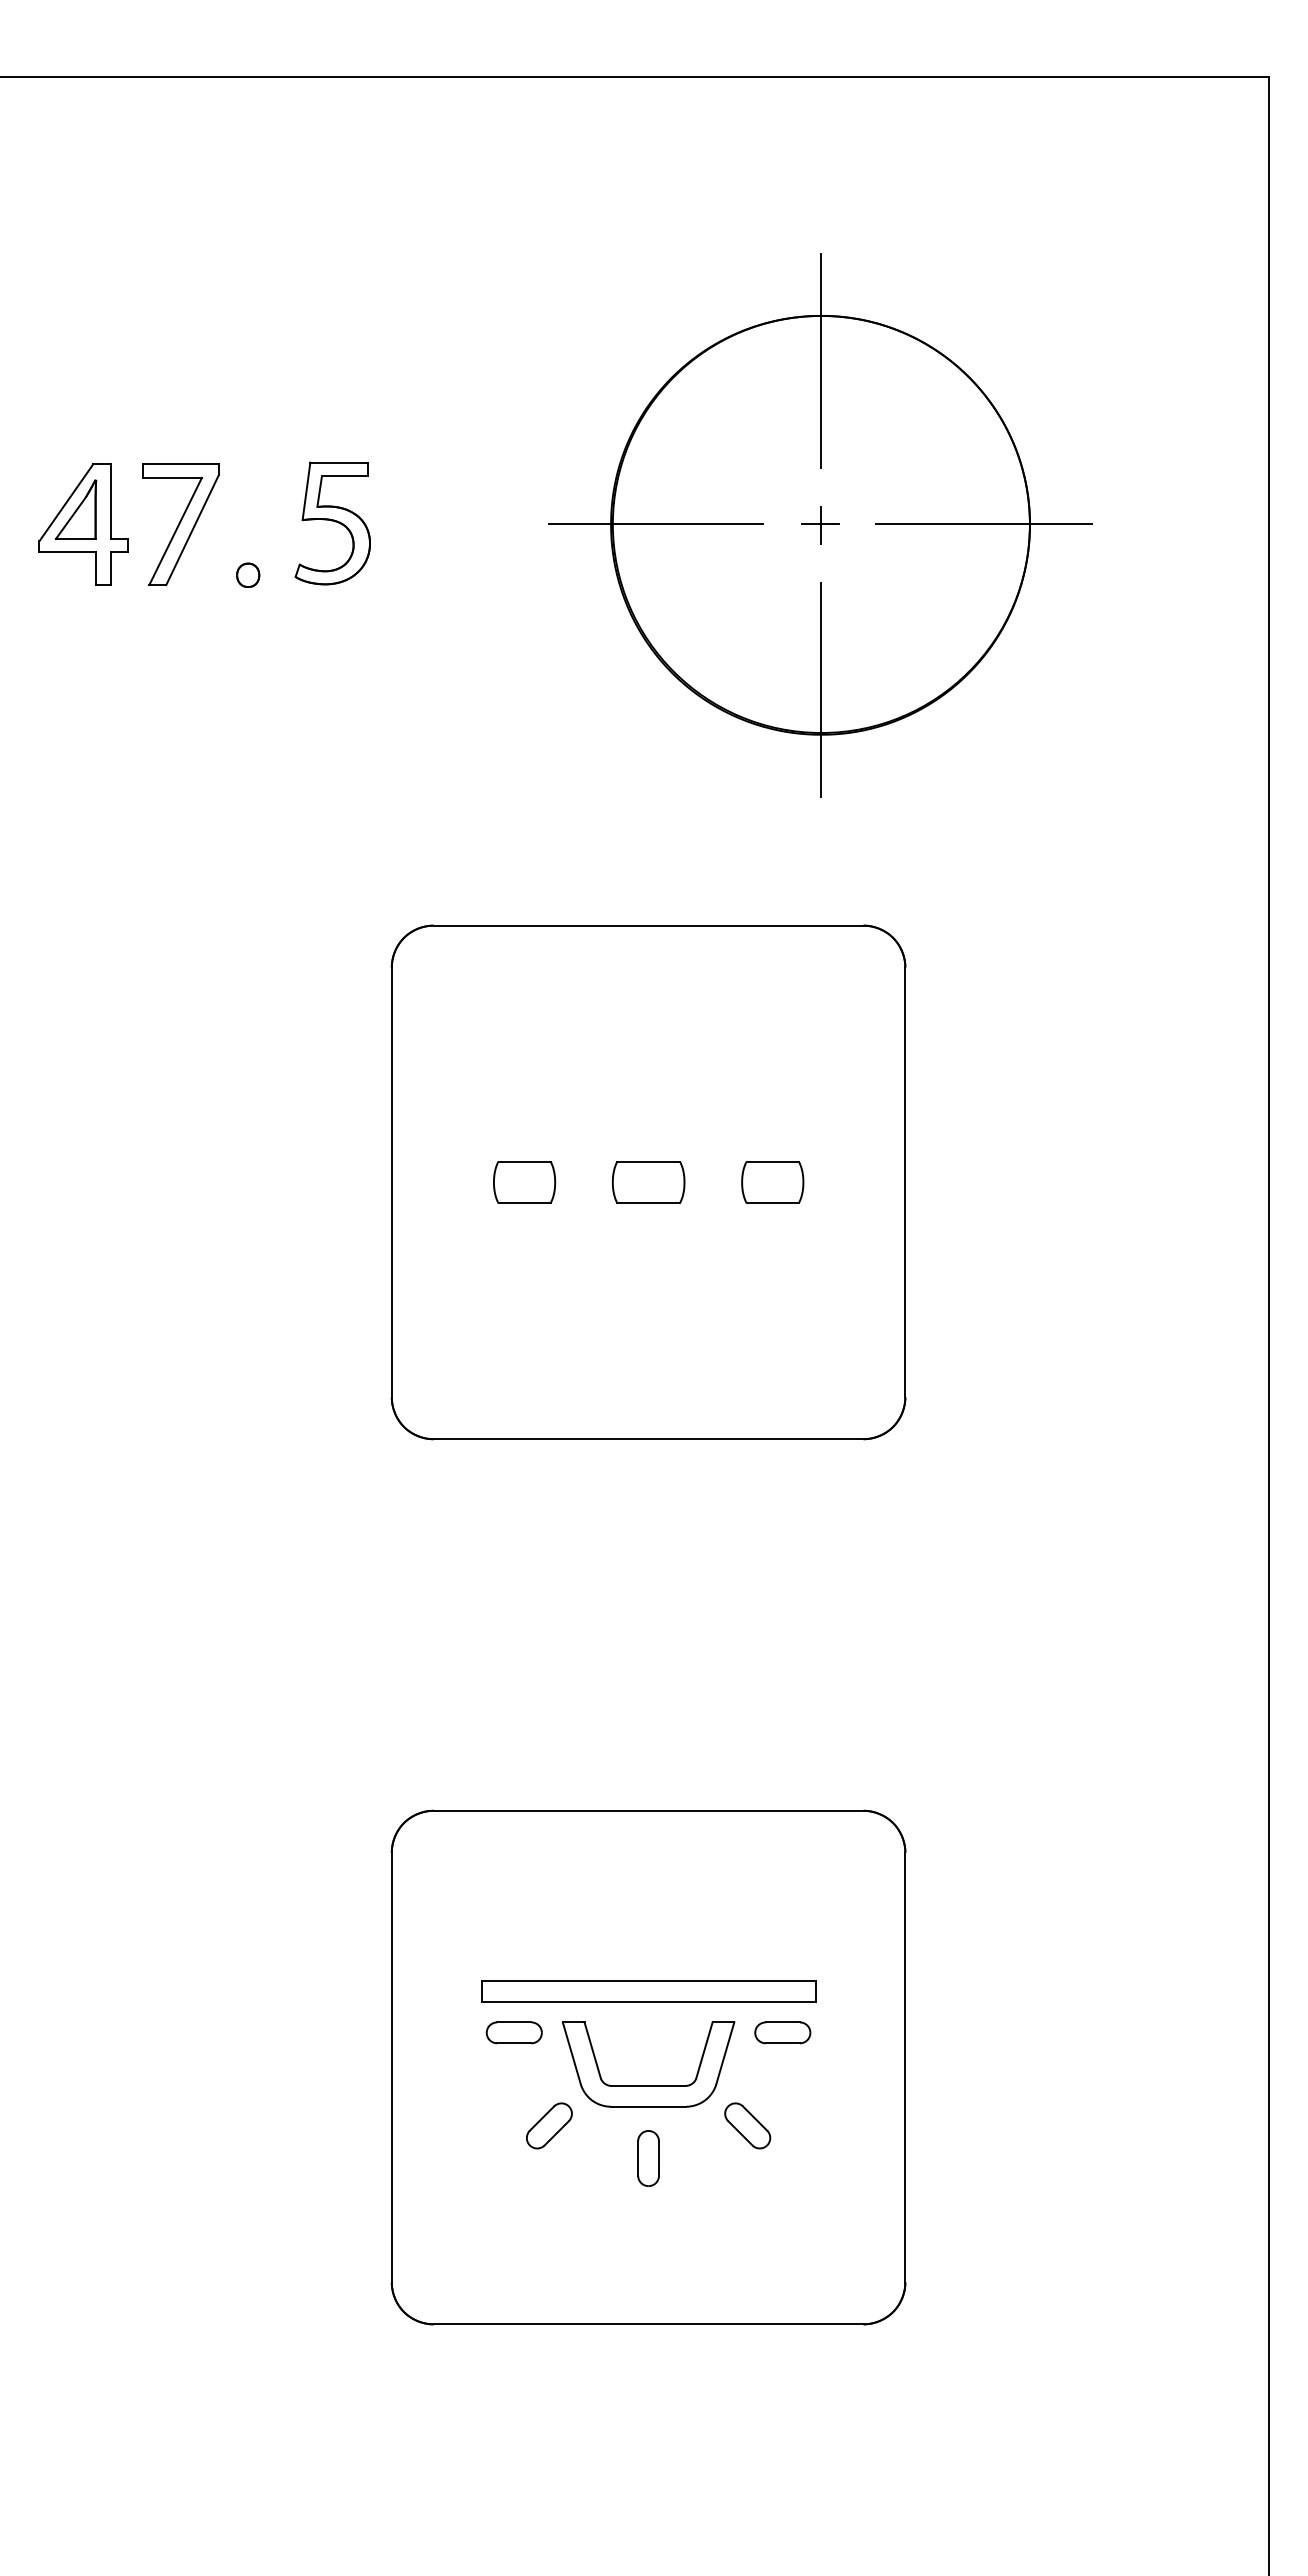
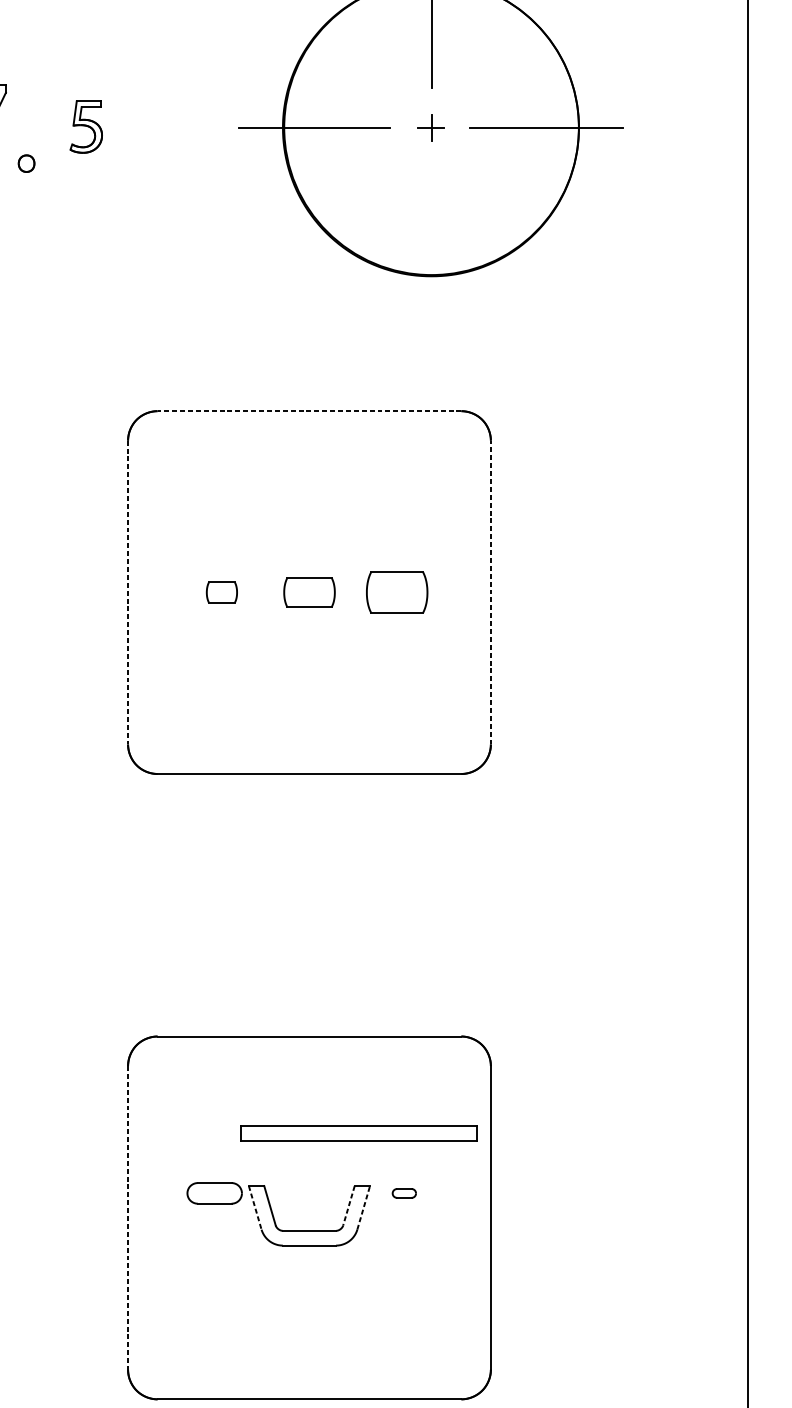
part: (332, 523) -> (86, 127), size x0.6
line: (821, 689) -> (431, 244), removed
line: (648, 925) -> (309, 411), solid -> dashed
line: (391, 1182) -> (127, 592), solid -> dashed
part: (524, 1182) -> (221, 592), size x0.7
part: (772, 1182) -> (397, 592), size x1.4
line: (905, 1182) -> (490, 592), solid -> dashed
part: (648, 1991) -> (358, 1133), moved
part: (513, 2032) -> (214, 1193), size x1.4
part: (782, 2032) -> (404, 1193), size x0.6
line: (704, 2050) -> (348, 1205), solid -> dashed
line: (725, 2052) -> (363, 1207), solid -> dashed
line: (571, 2053) -> (255, 1207), solid -> dashed
line: (391, 2067) -> (127, 1217), solid -> dashed
part: (549, 2125) -> (239, 1258), removed
part: (747, 2125) -> (379, 1258), removed
part: (648, 2158) -> (309, 1282), removed

